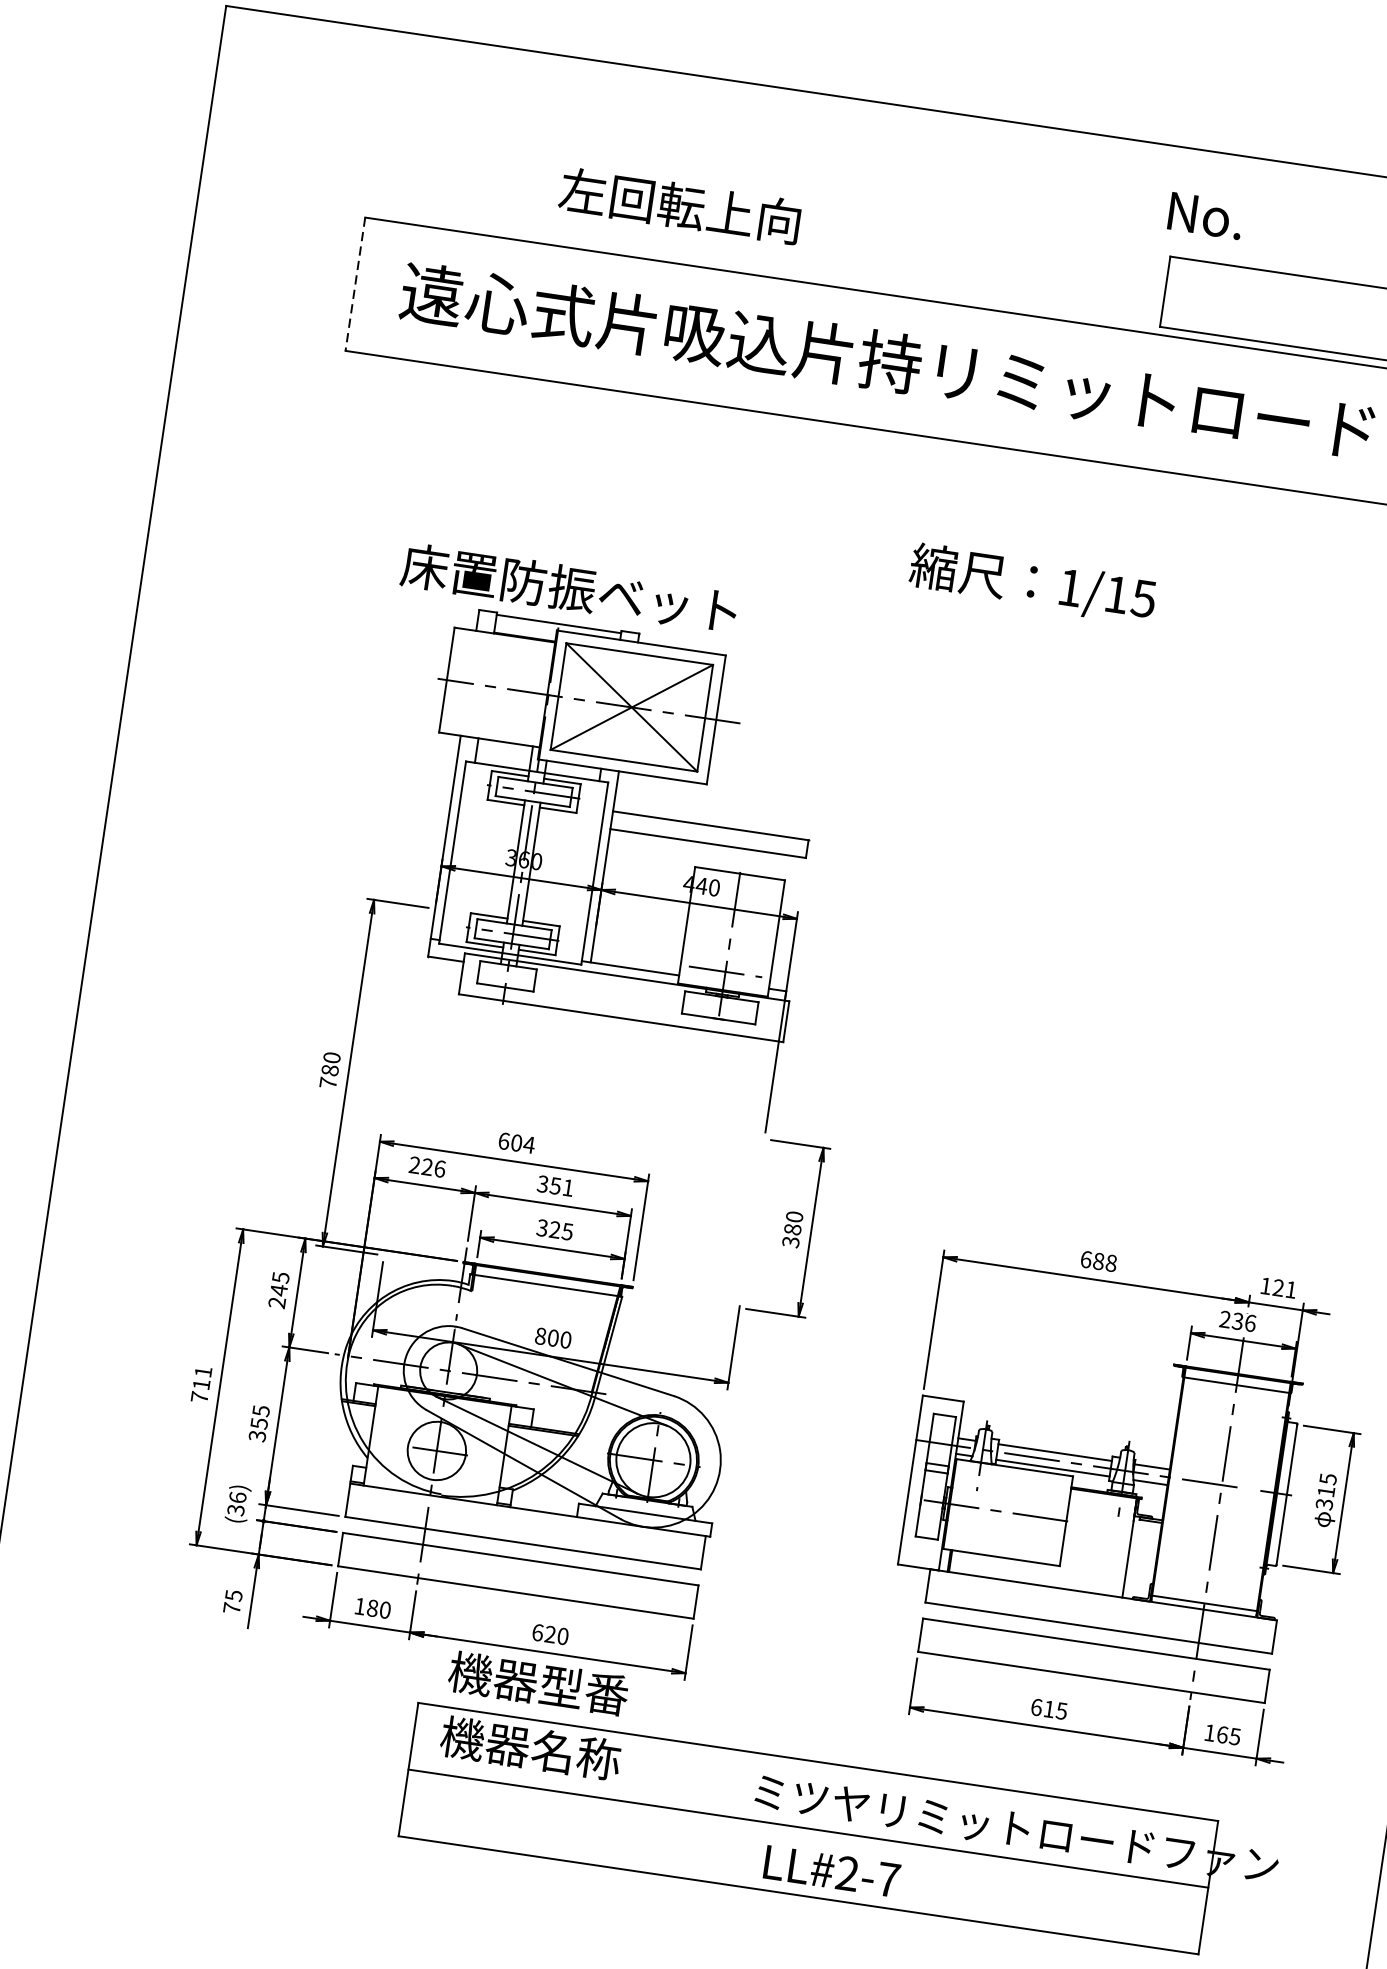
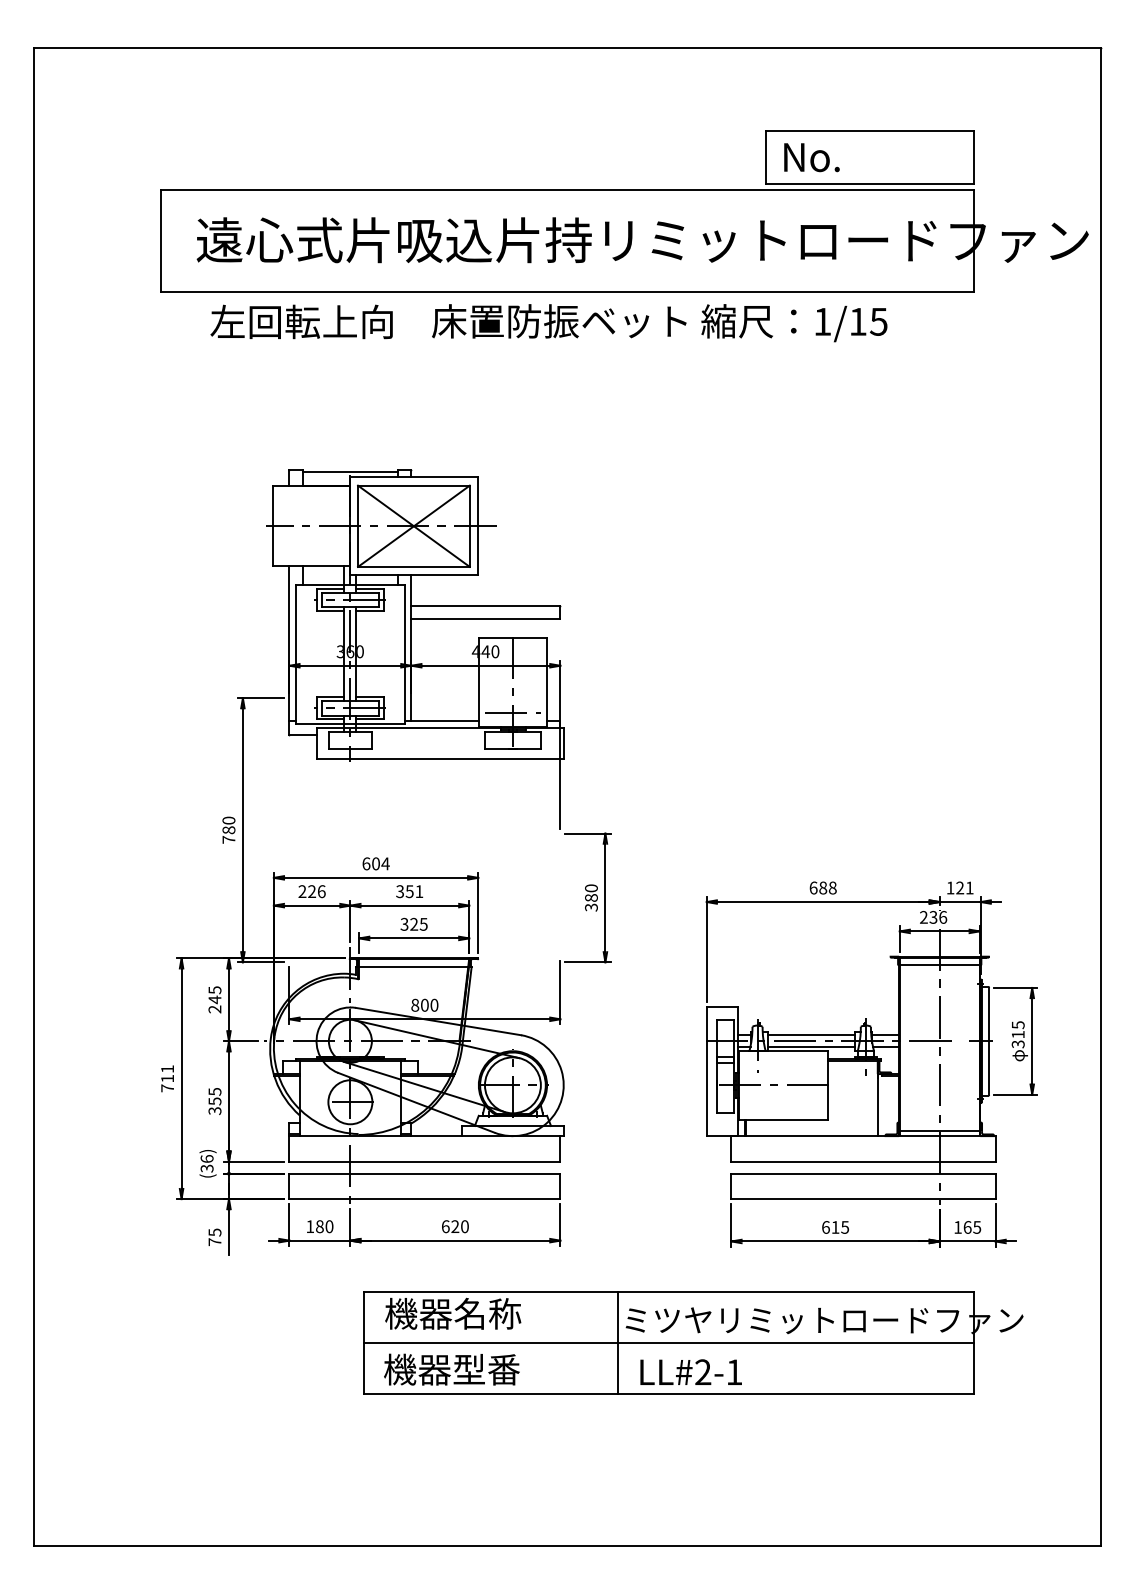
text: (679, 205) -> (301, 321), moved
text: (1205, 215) -> (811, 157), moved
line: (355, 284) -> (161, 241), dashed -> solid
text: (1032, 584) -> (794, 323), moved
text: (569, 588) -> (559, 321), moved
text: (538, 1683) -> (451, 1369), moved
line: (742, 1818) -> (618, 1342), added
text: (888, 1878) -> (734, 1371), LL#2-7 -> LL#2-1

